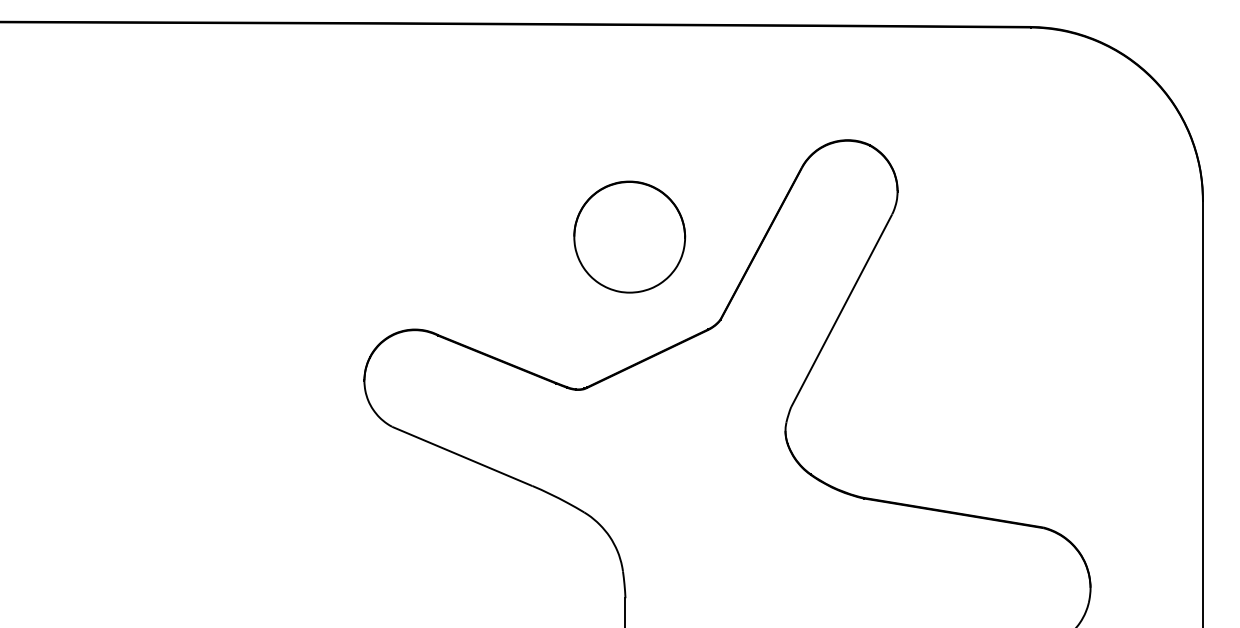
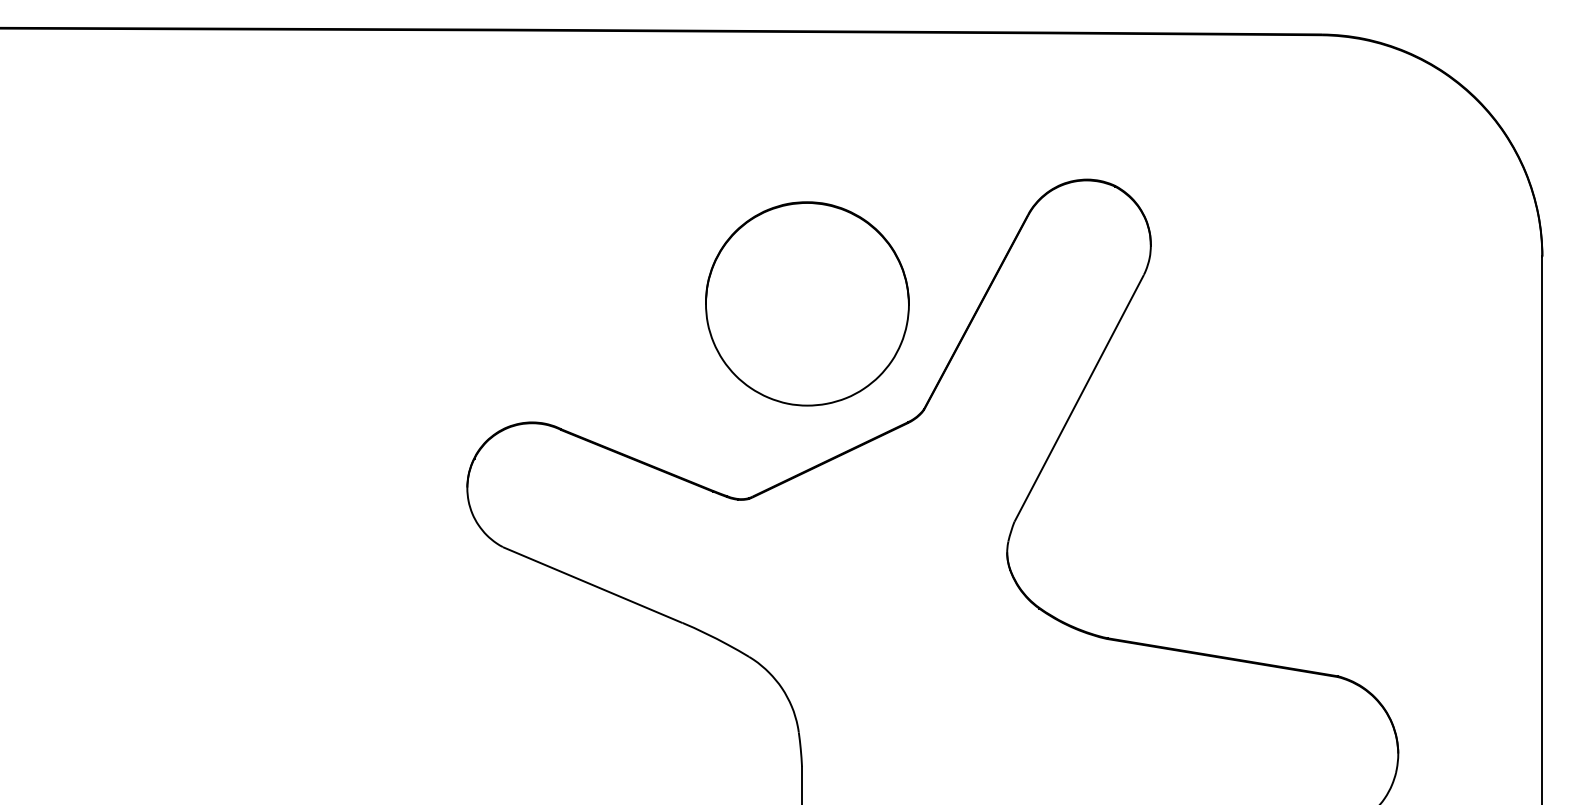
part: (629, 236) -> (807, 303), size x1.43

